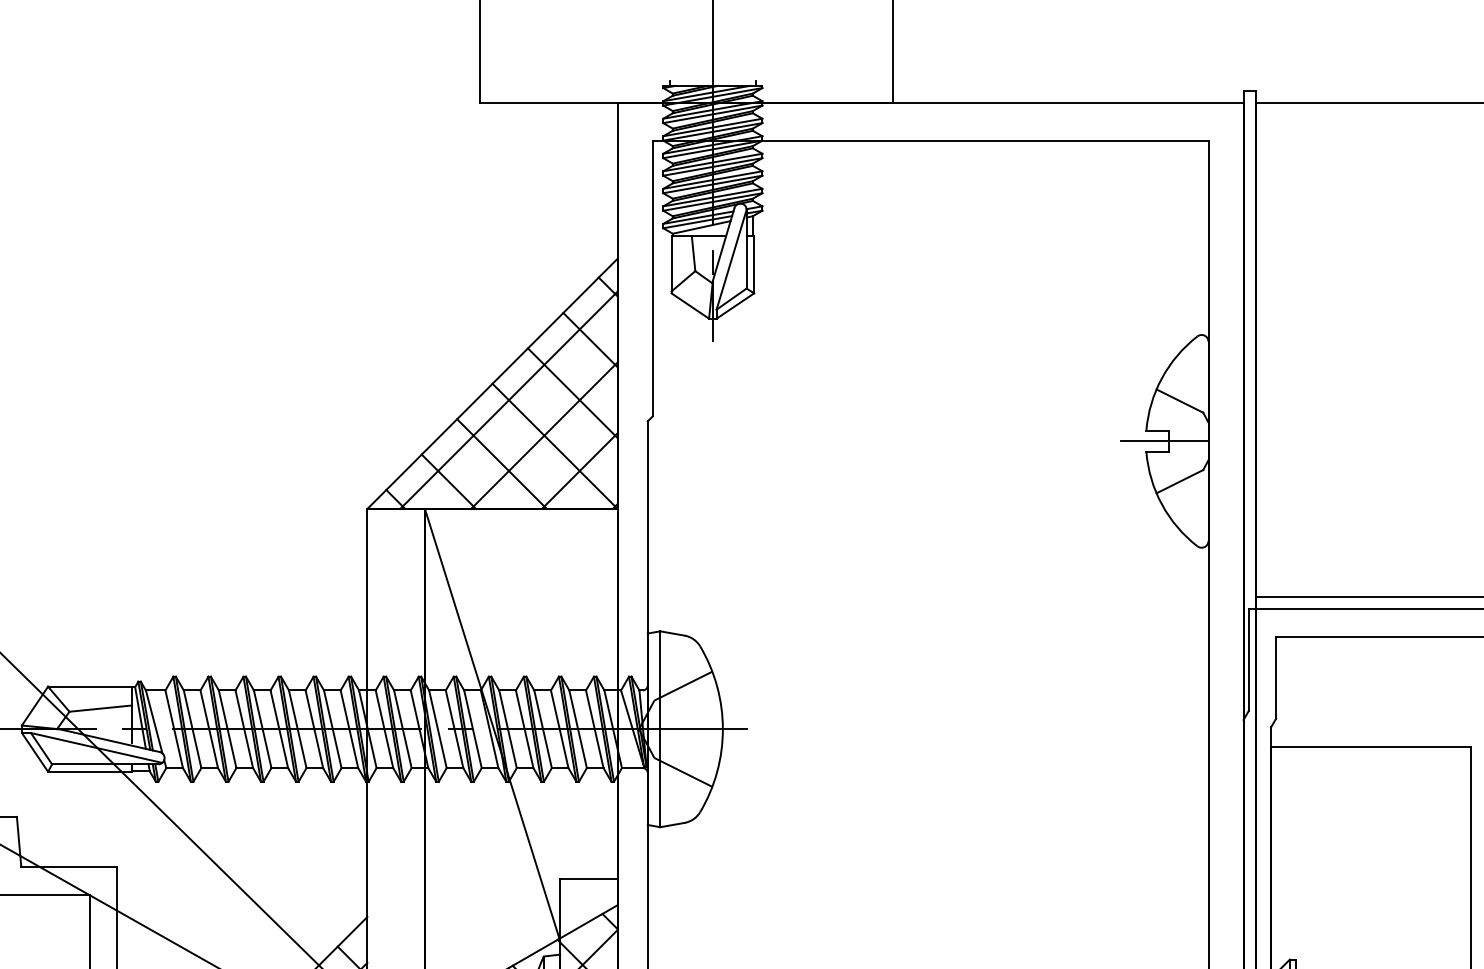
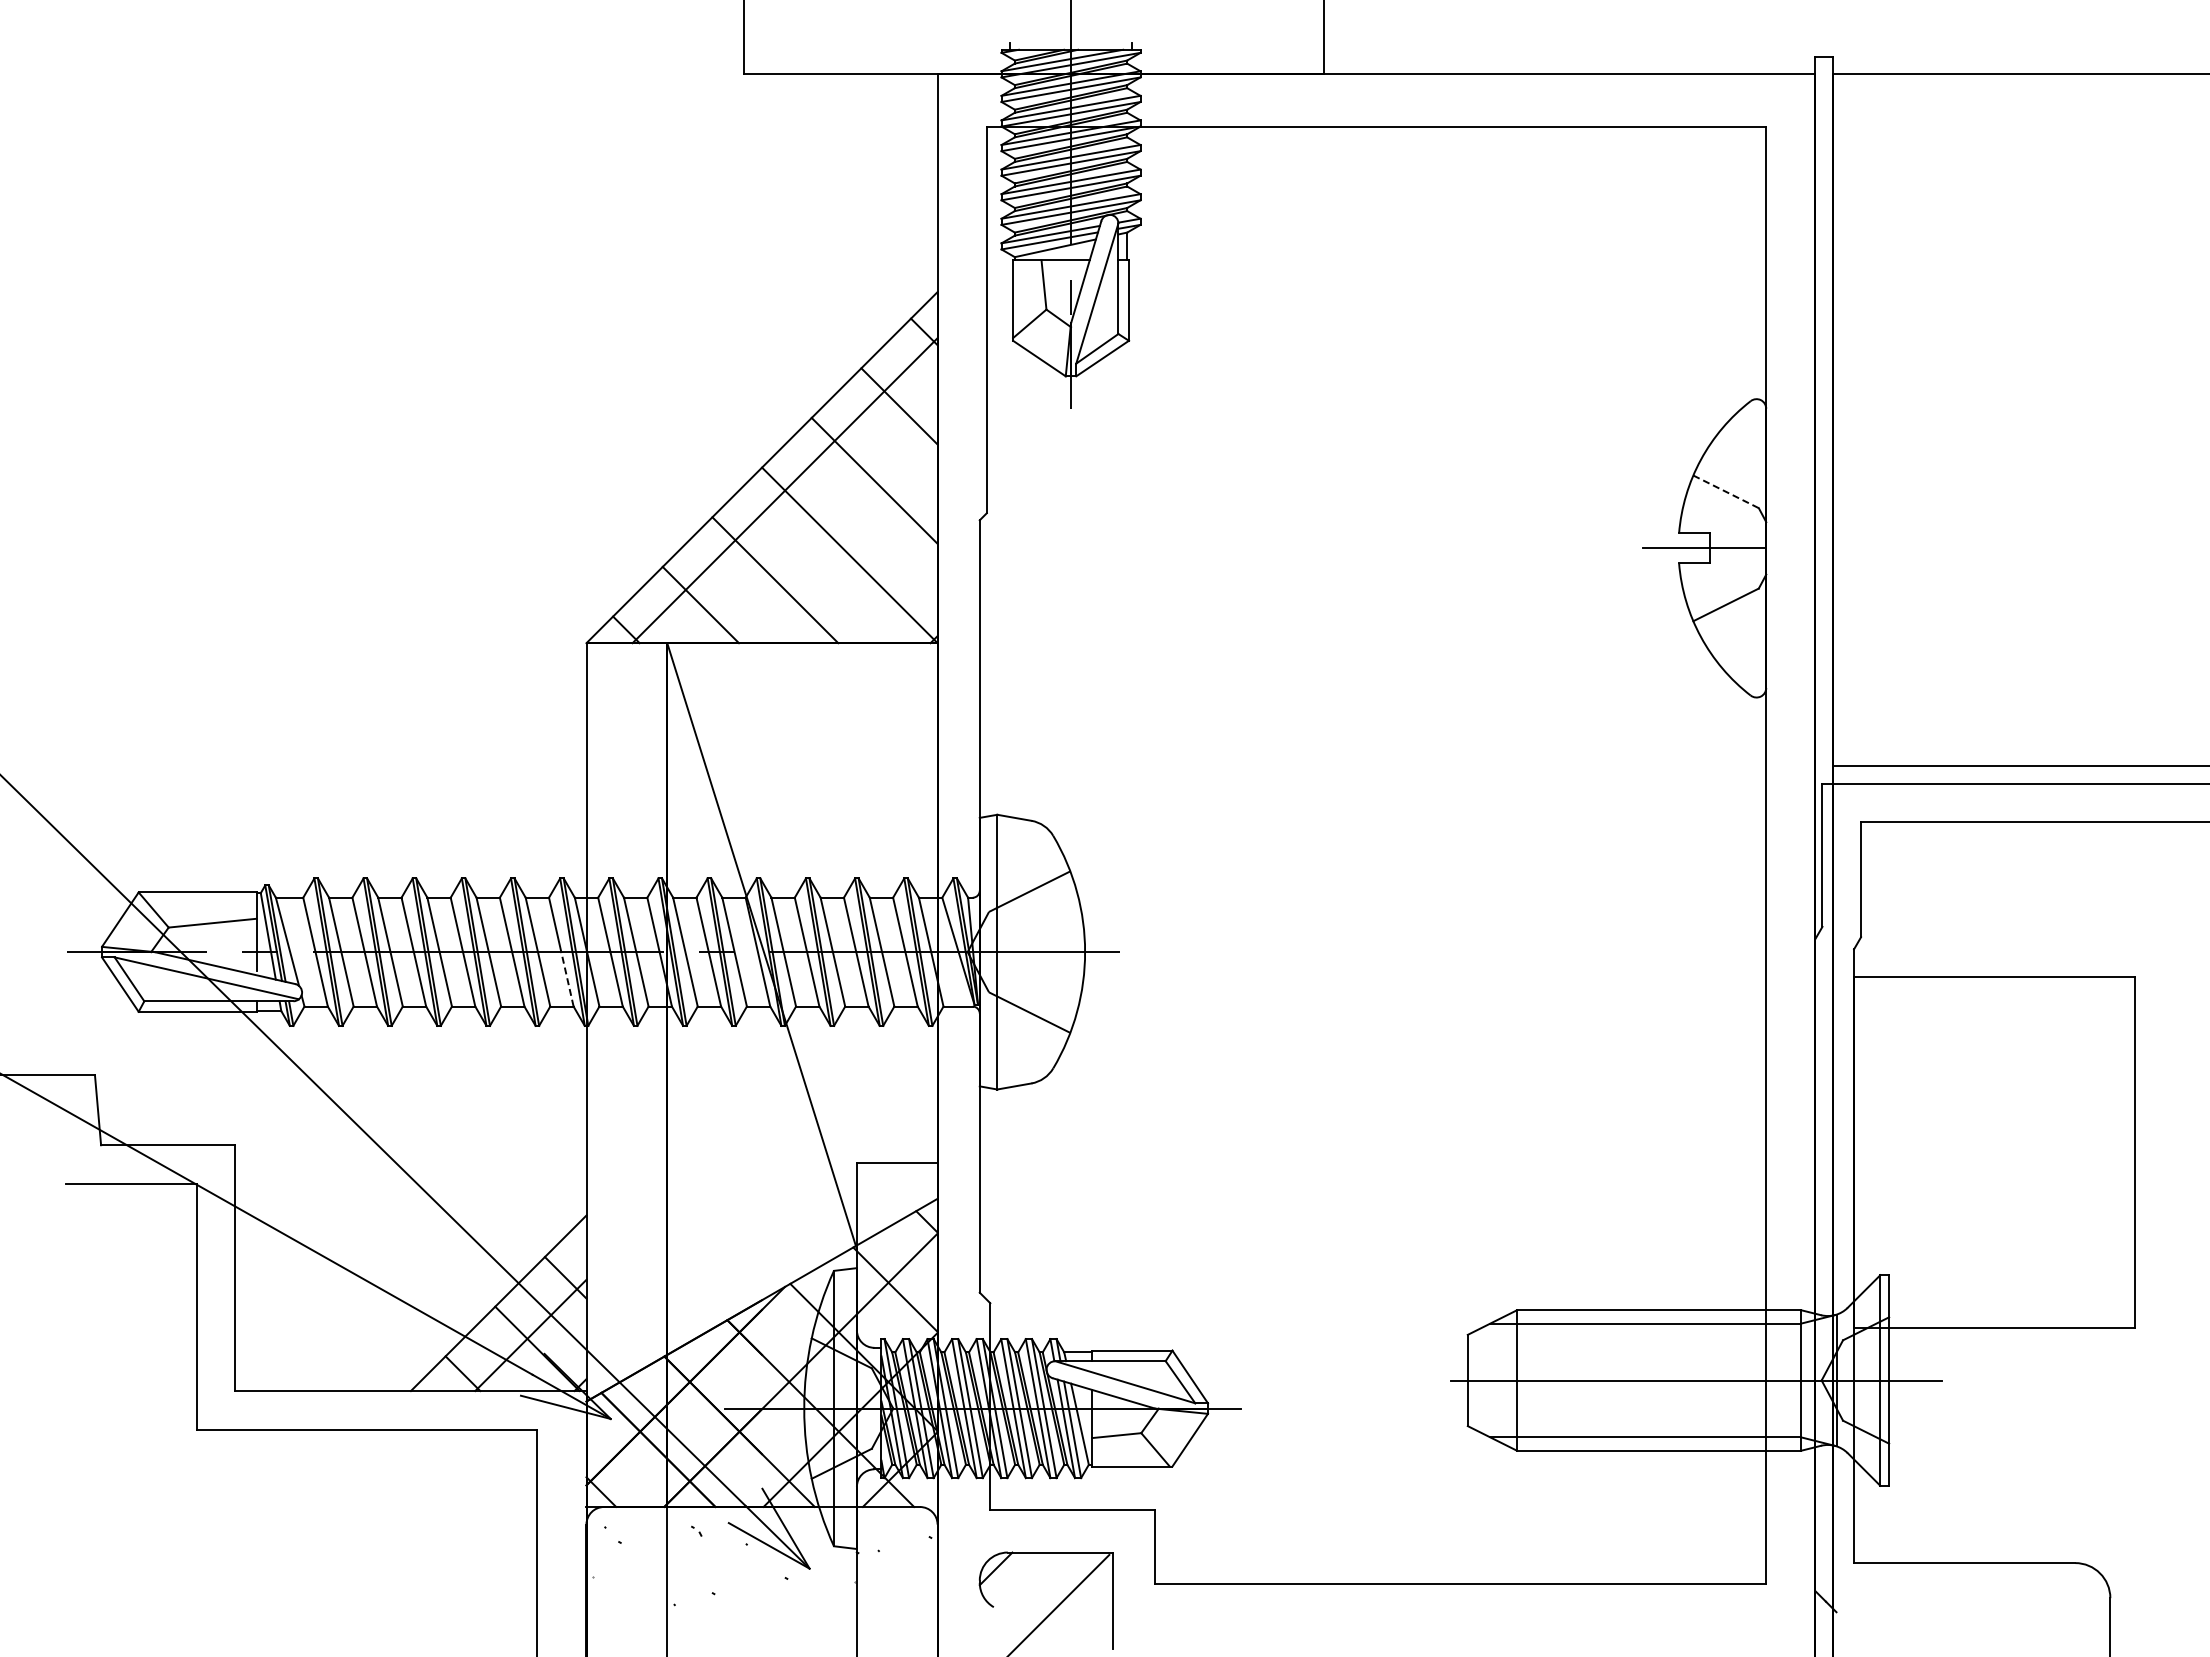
line: (1180, 400) -> (1726, 491), solid -> dashed
line: (544, 435) -> (834, 540), removed
line: (579, 470) -> (884, 589), removed
line: (353, 748) -> (567, 979), solid -> dashed

